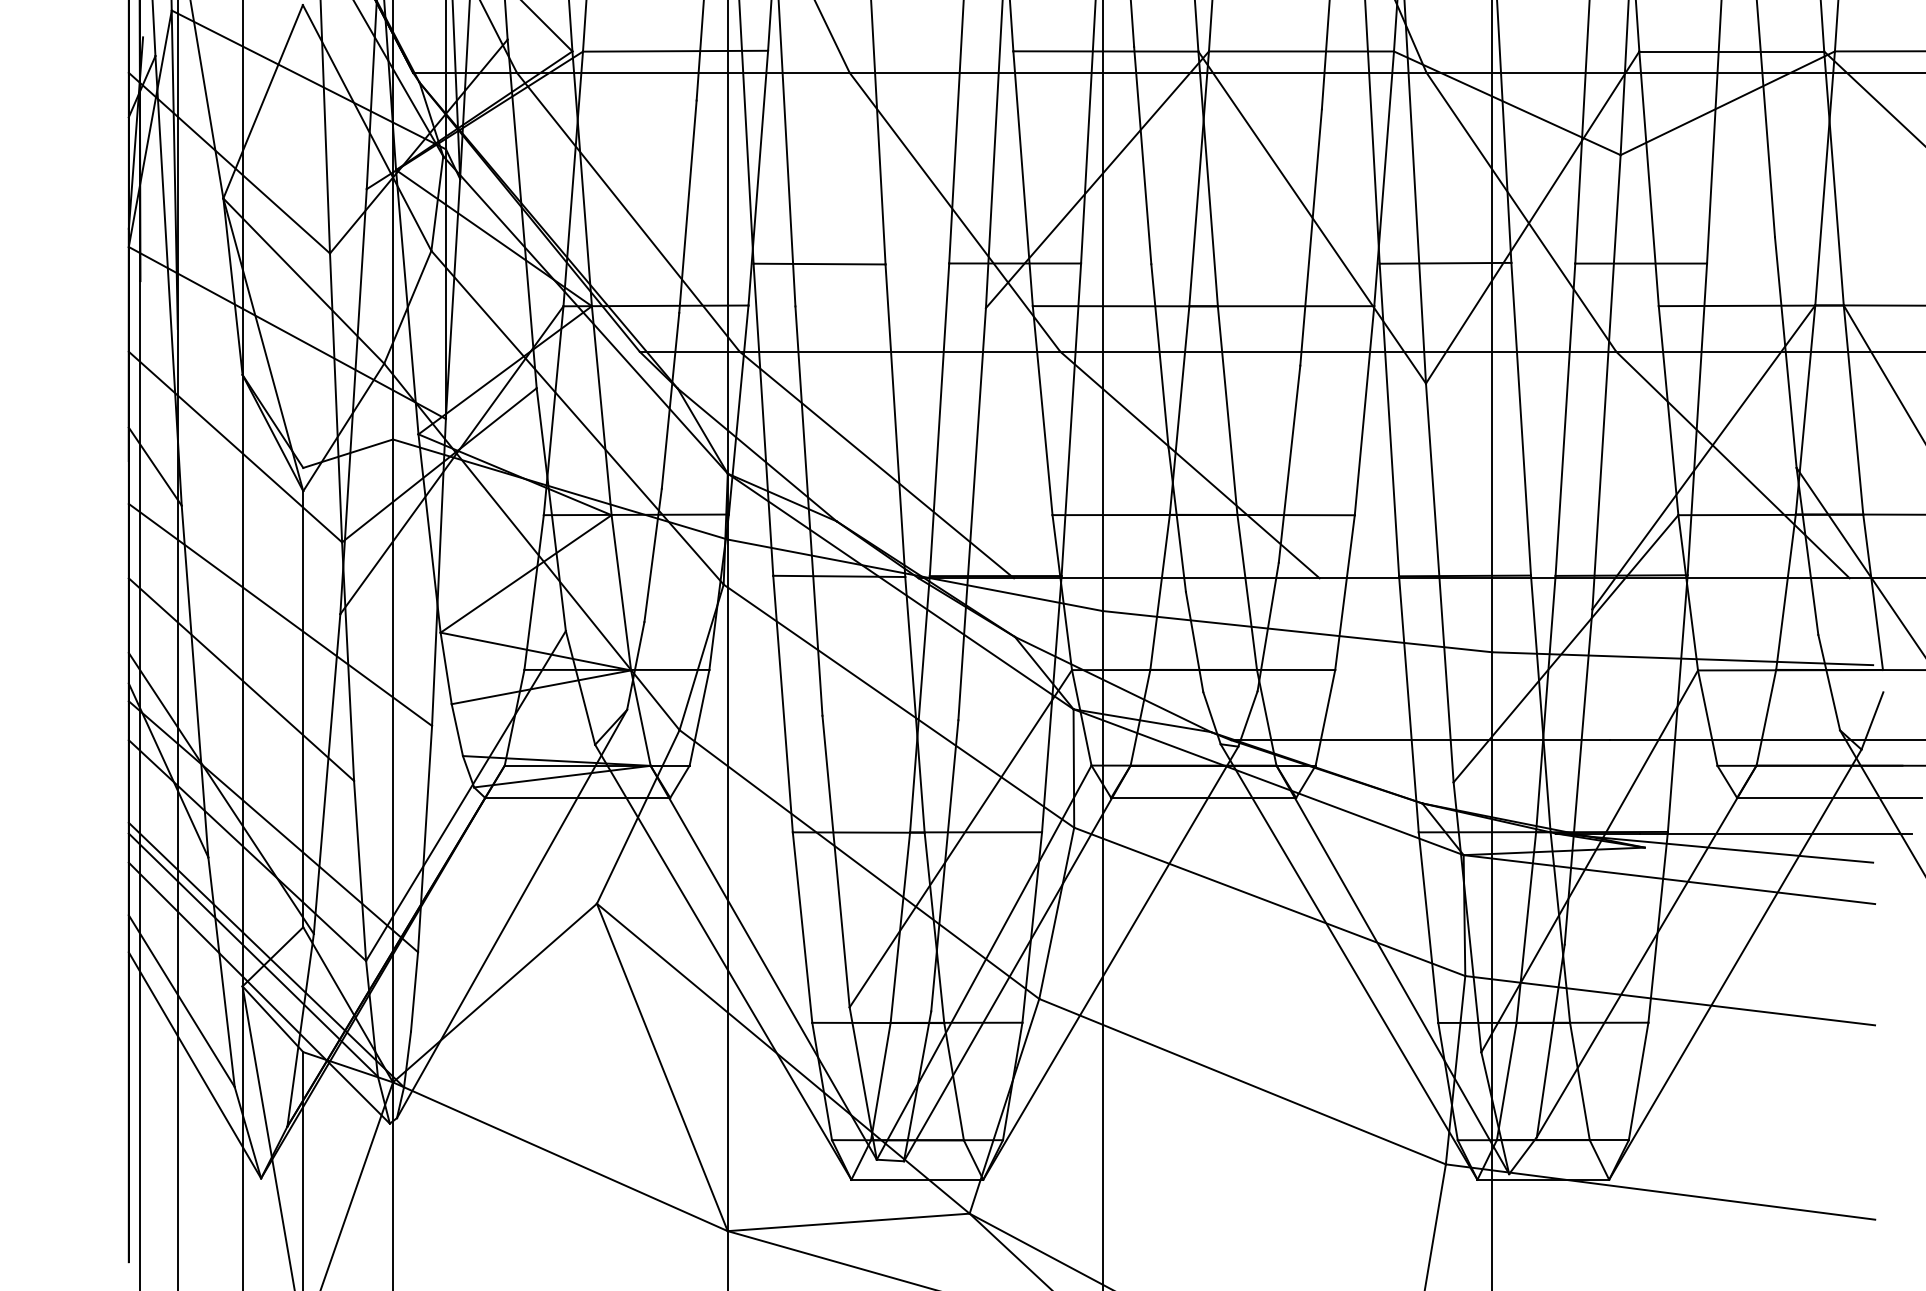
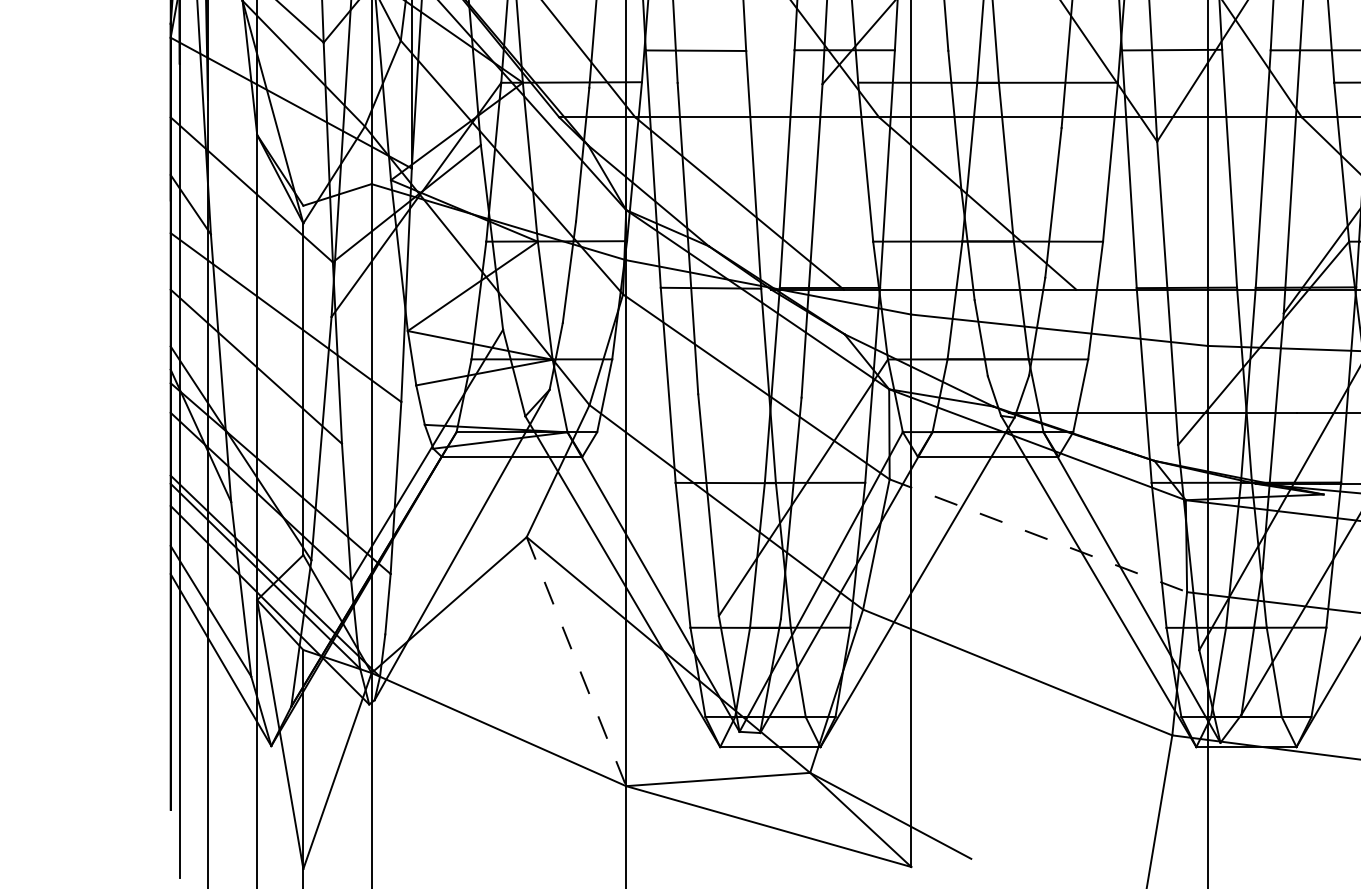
line: (1270, 902) -> (1038, 536), solid -> dashed
line: (662, 1067) -> (576, 661), solid -> dashed

